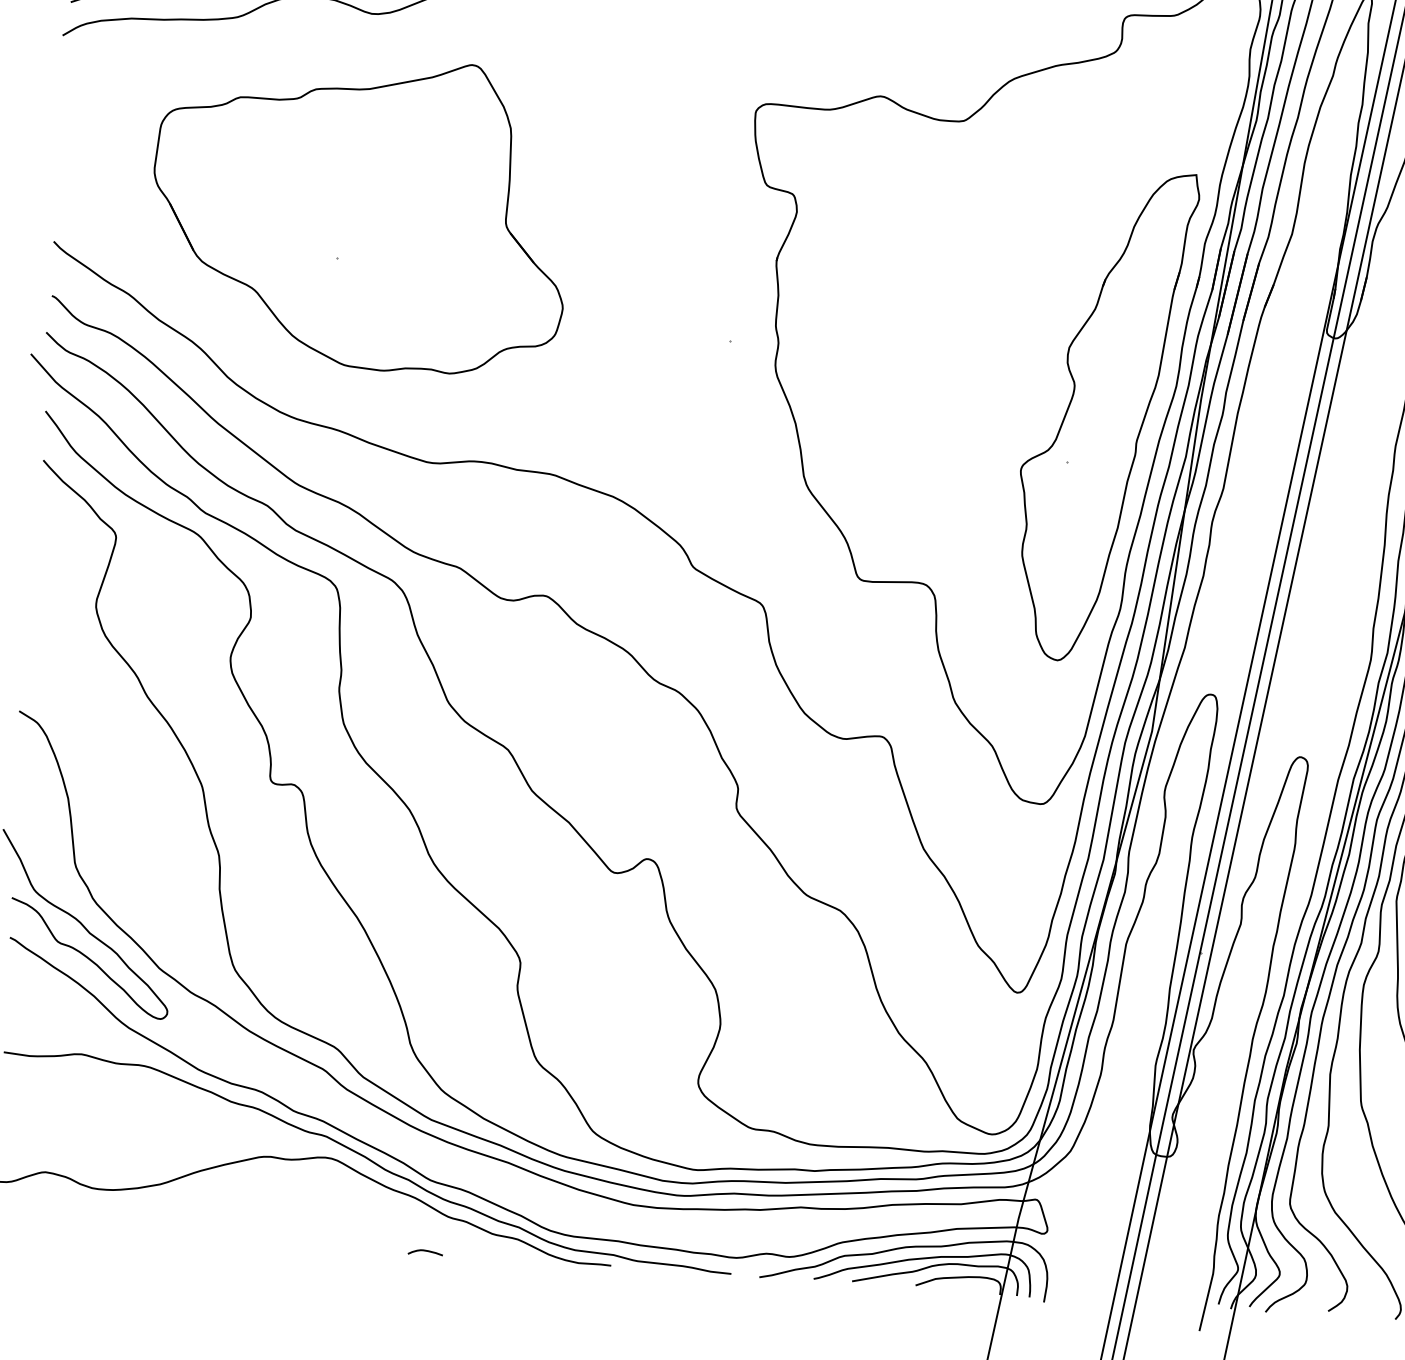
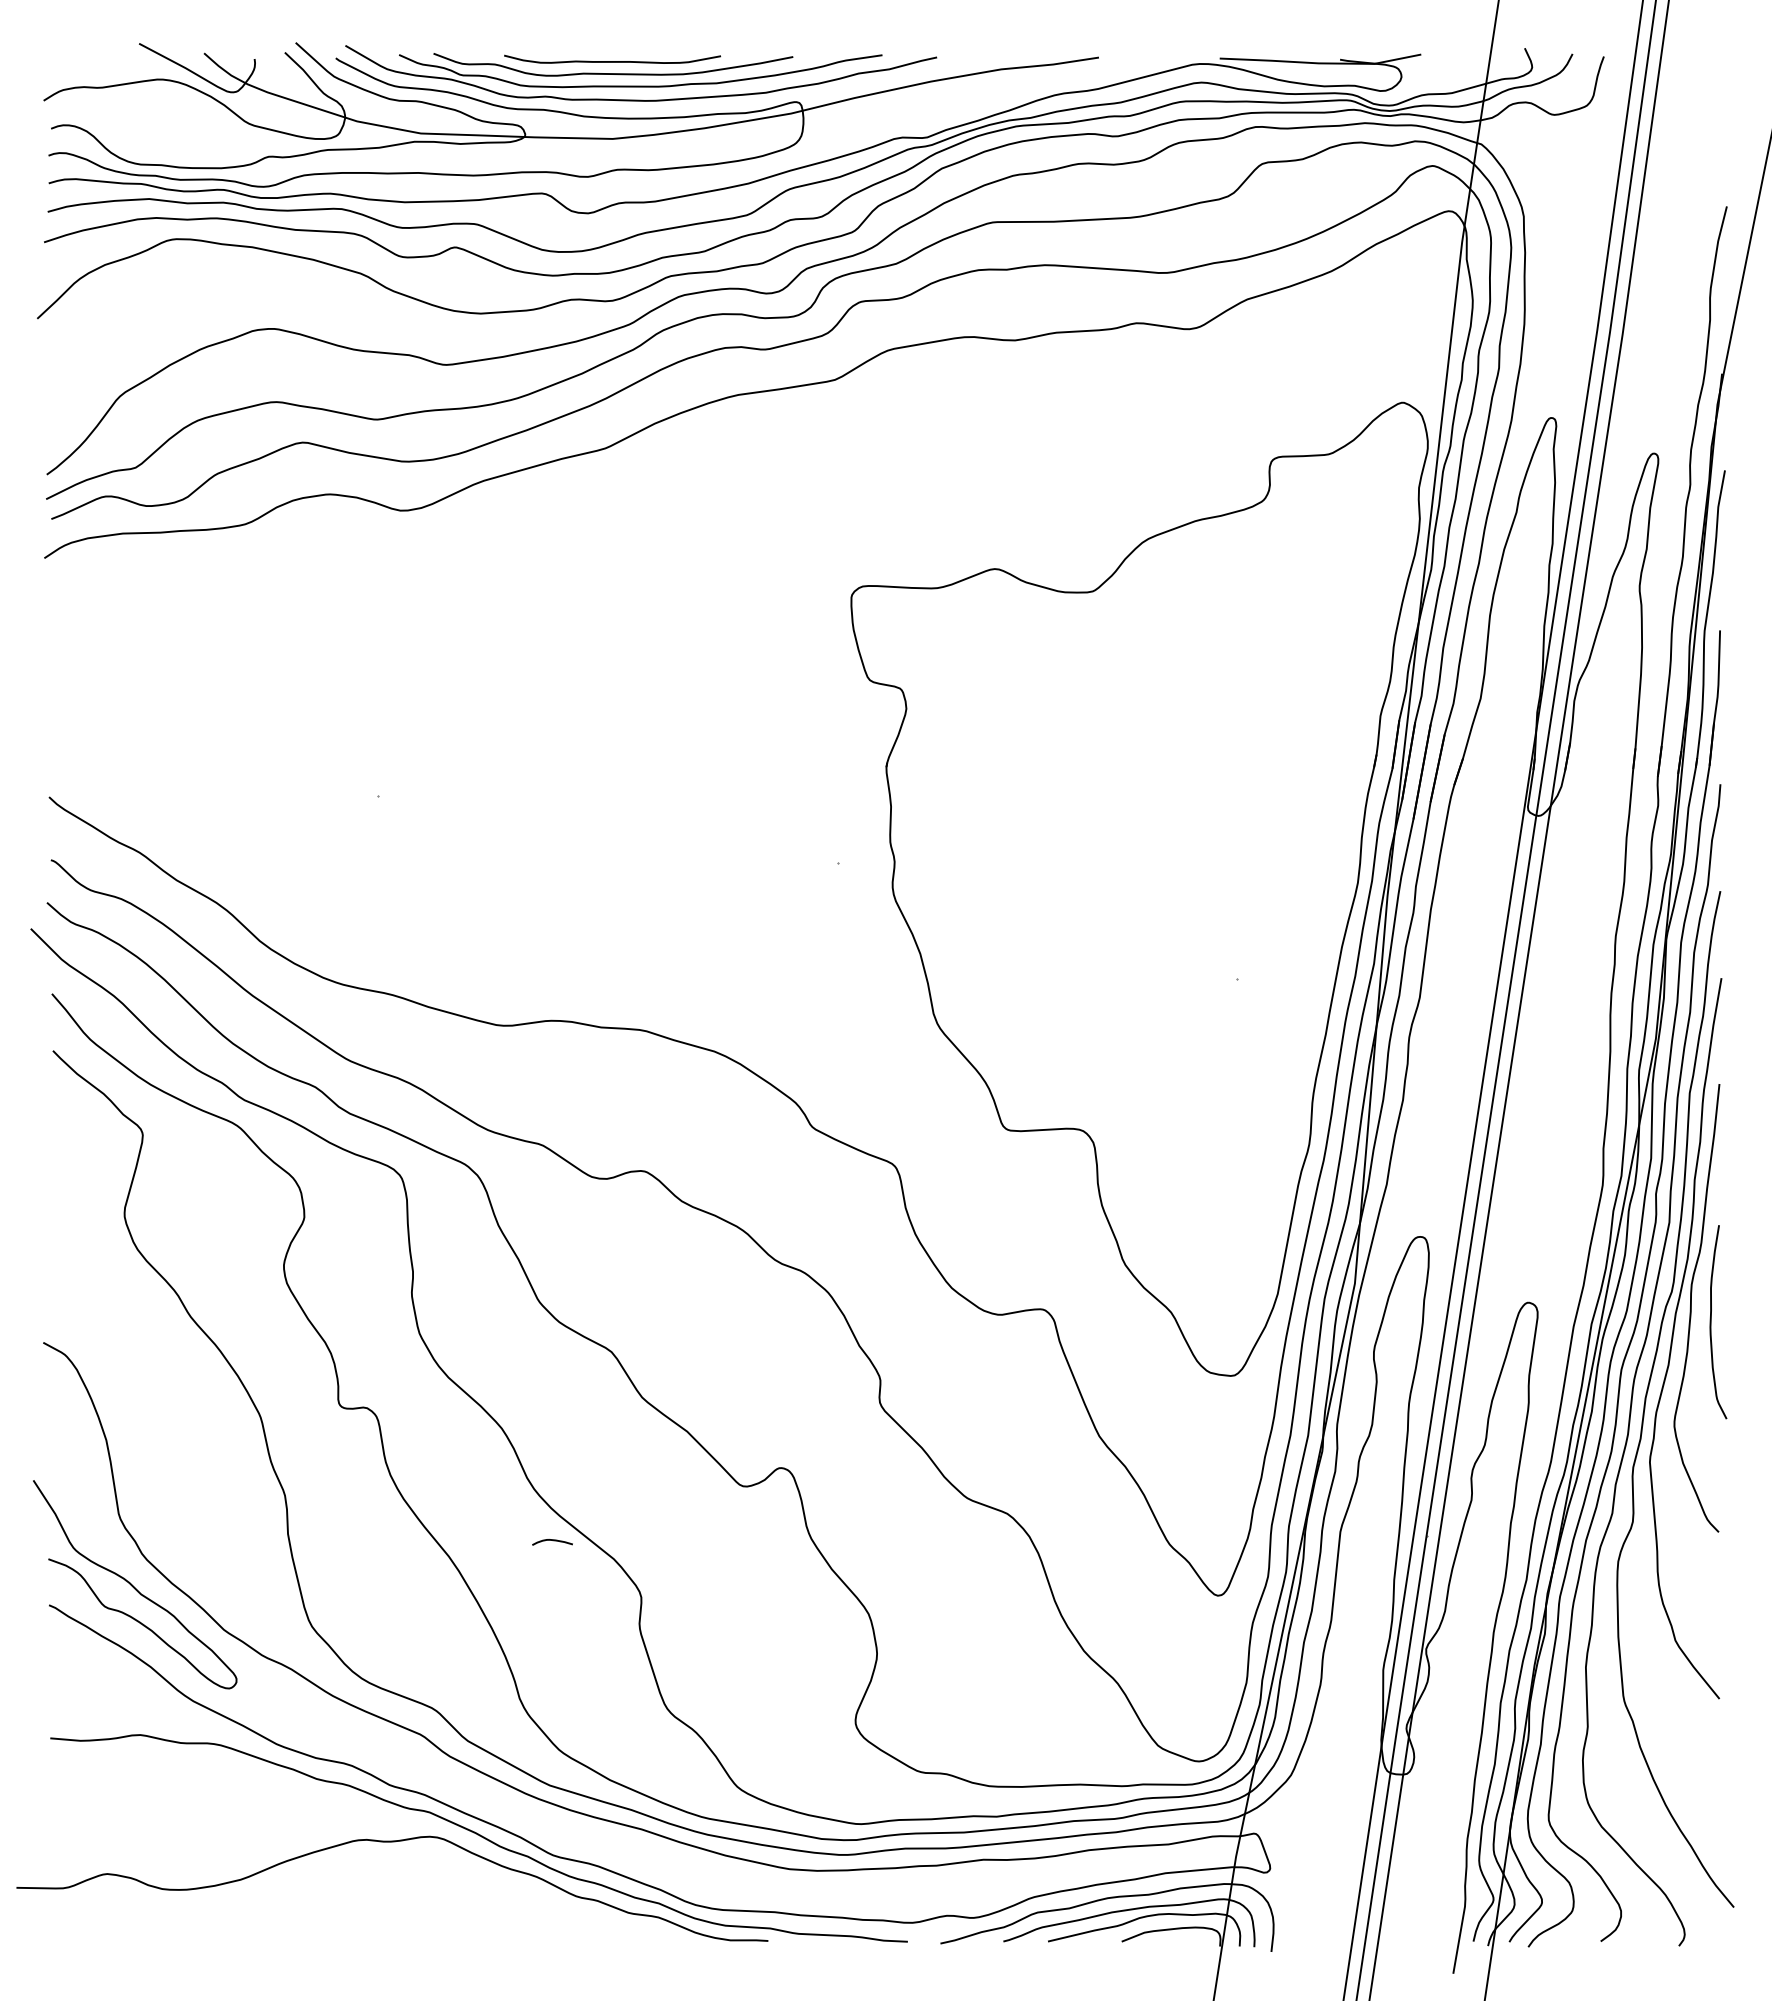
part: (360, 213) -> (401, 742), removed
part: (1104, 416) -> (1277, 922), removed
curve: (426, 1251) -> (553, 1541), moved

